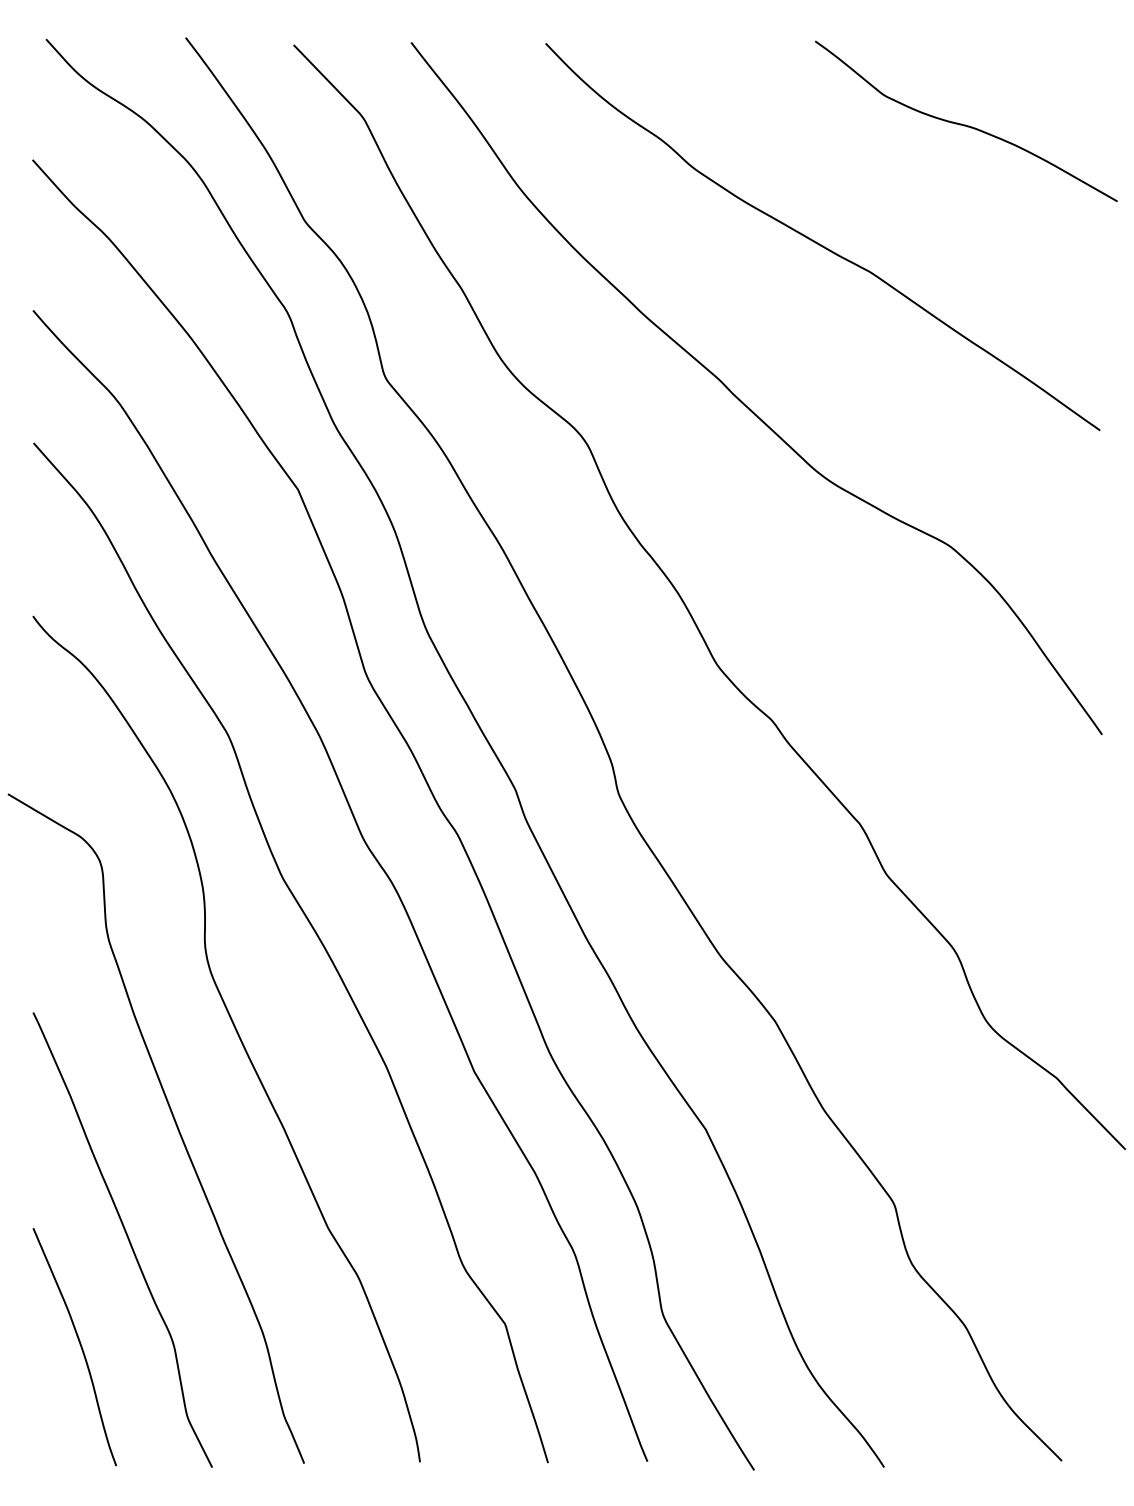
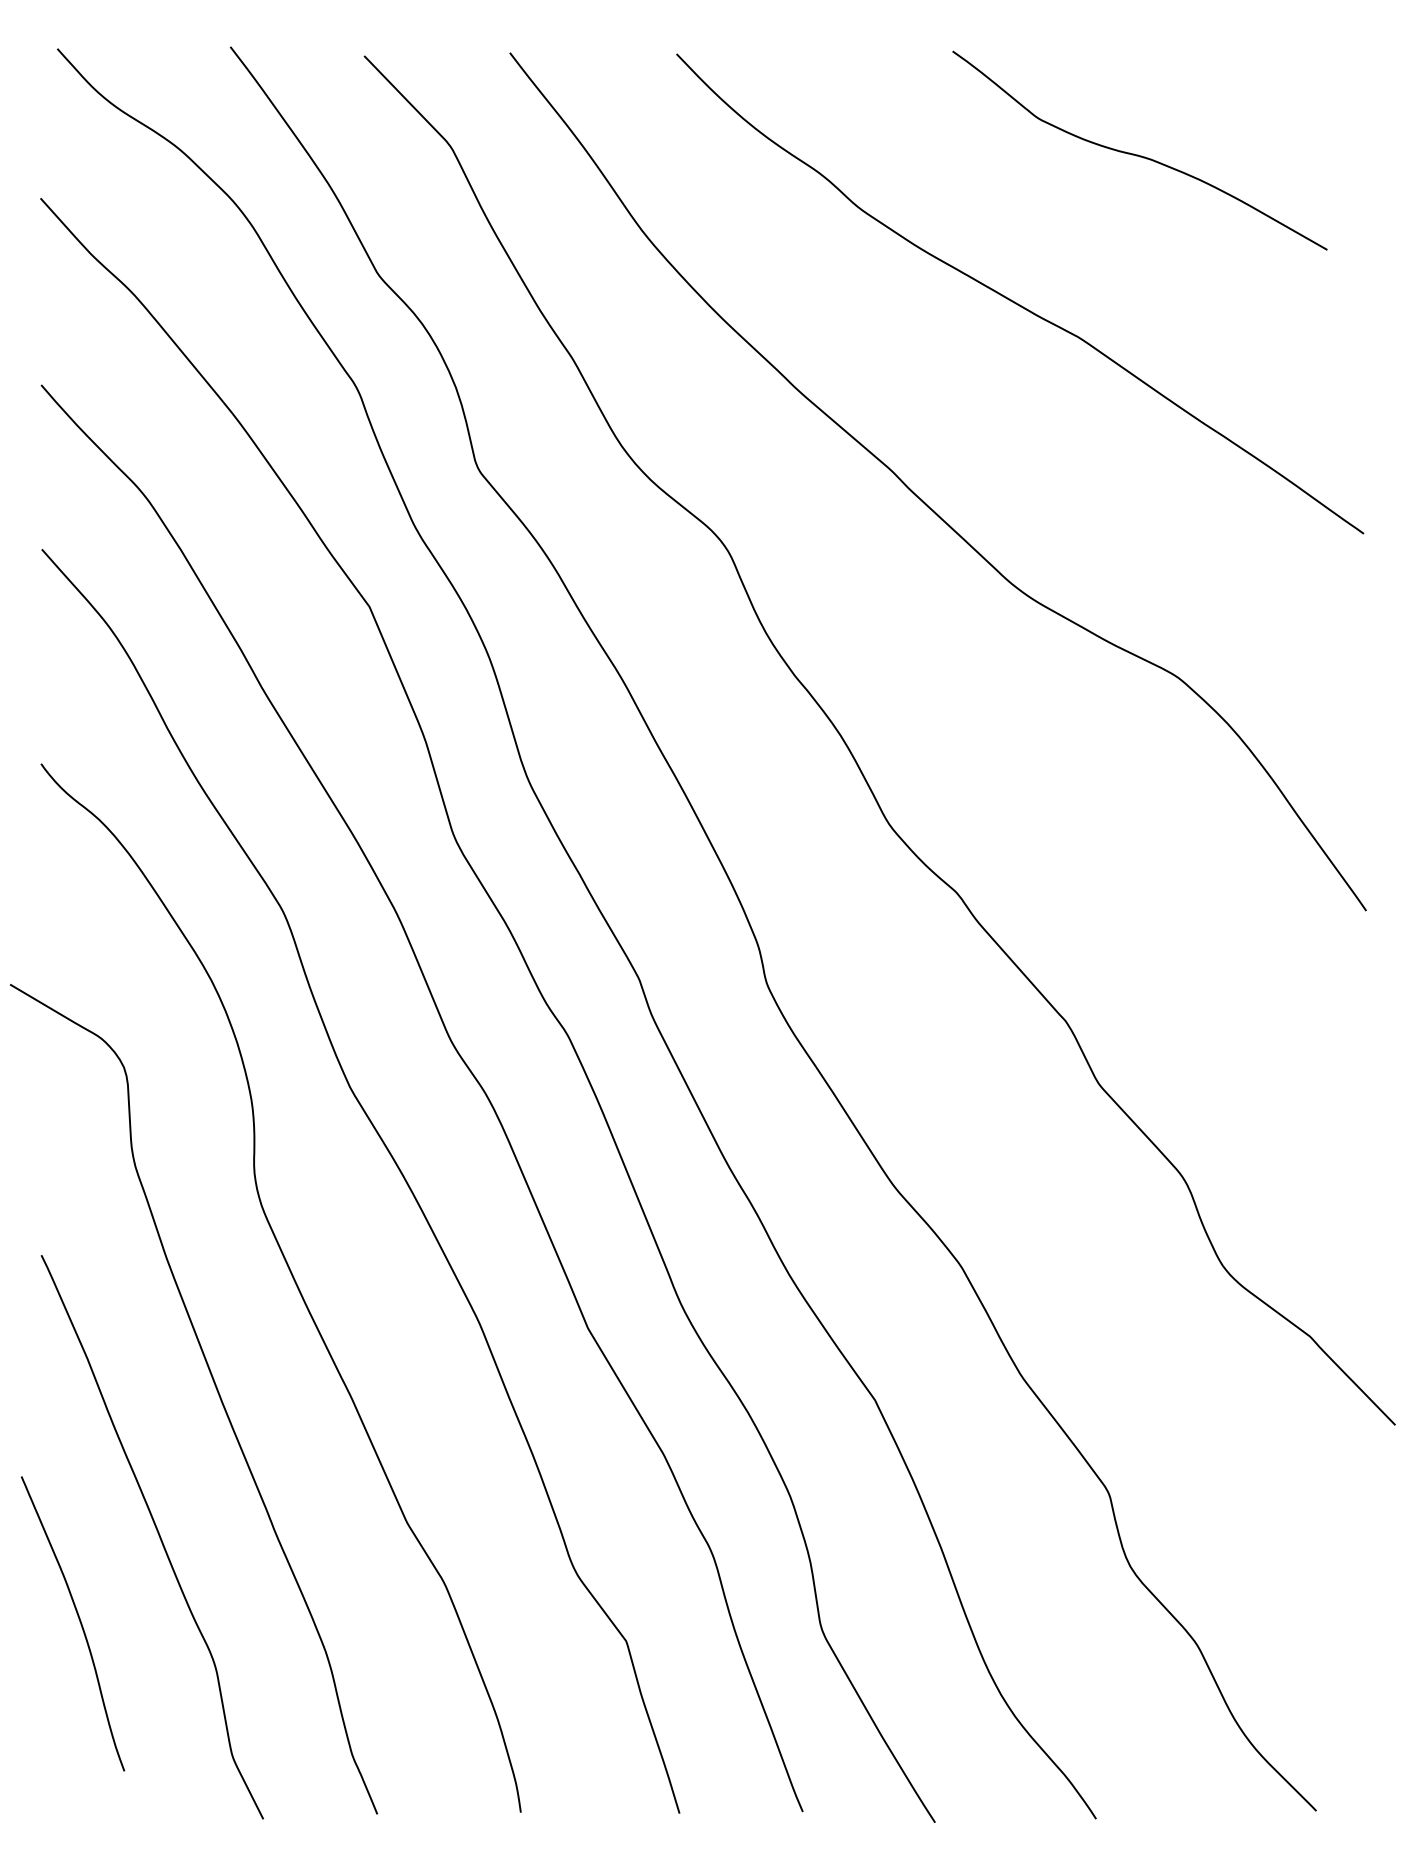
curve: (965, 124) -> (1138, 154), moved
curve: (80, 1345) -> (79, 1622), moved

